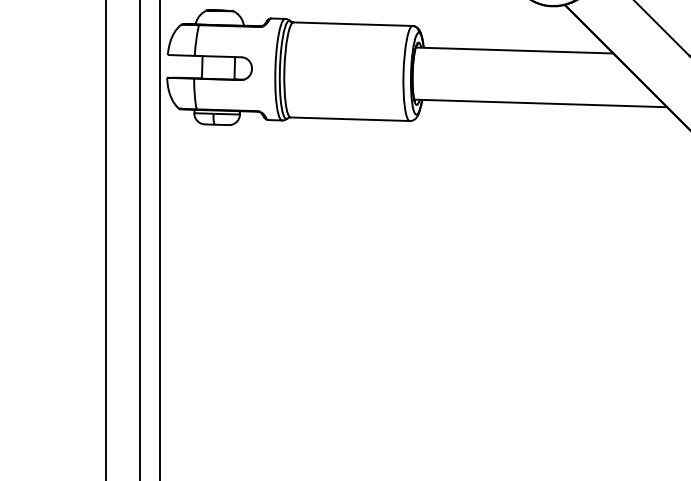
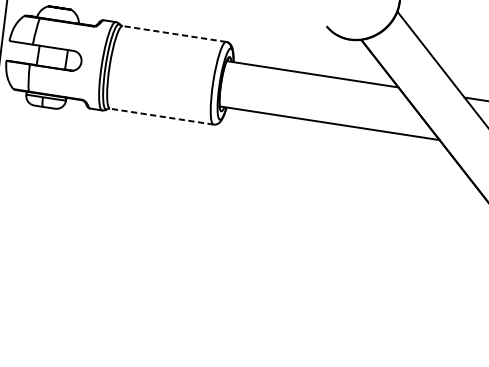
line: (353, 24) -> (174, 34), solid -> dashed
line: (350, 119) -> (161, 116), solid -> dashed

